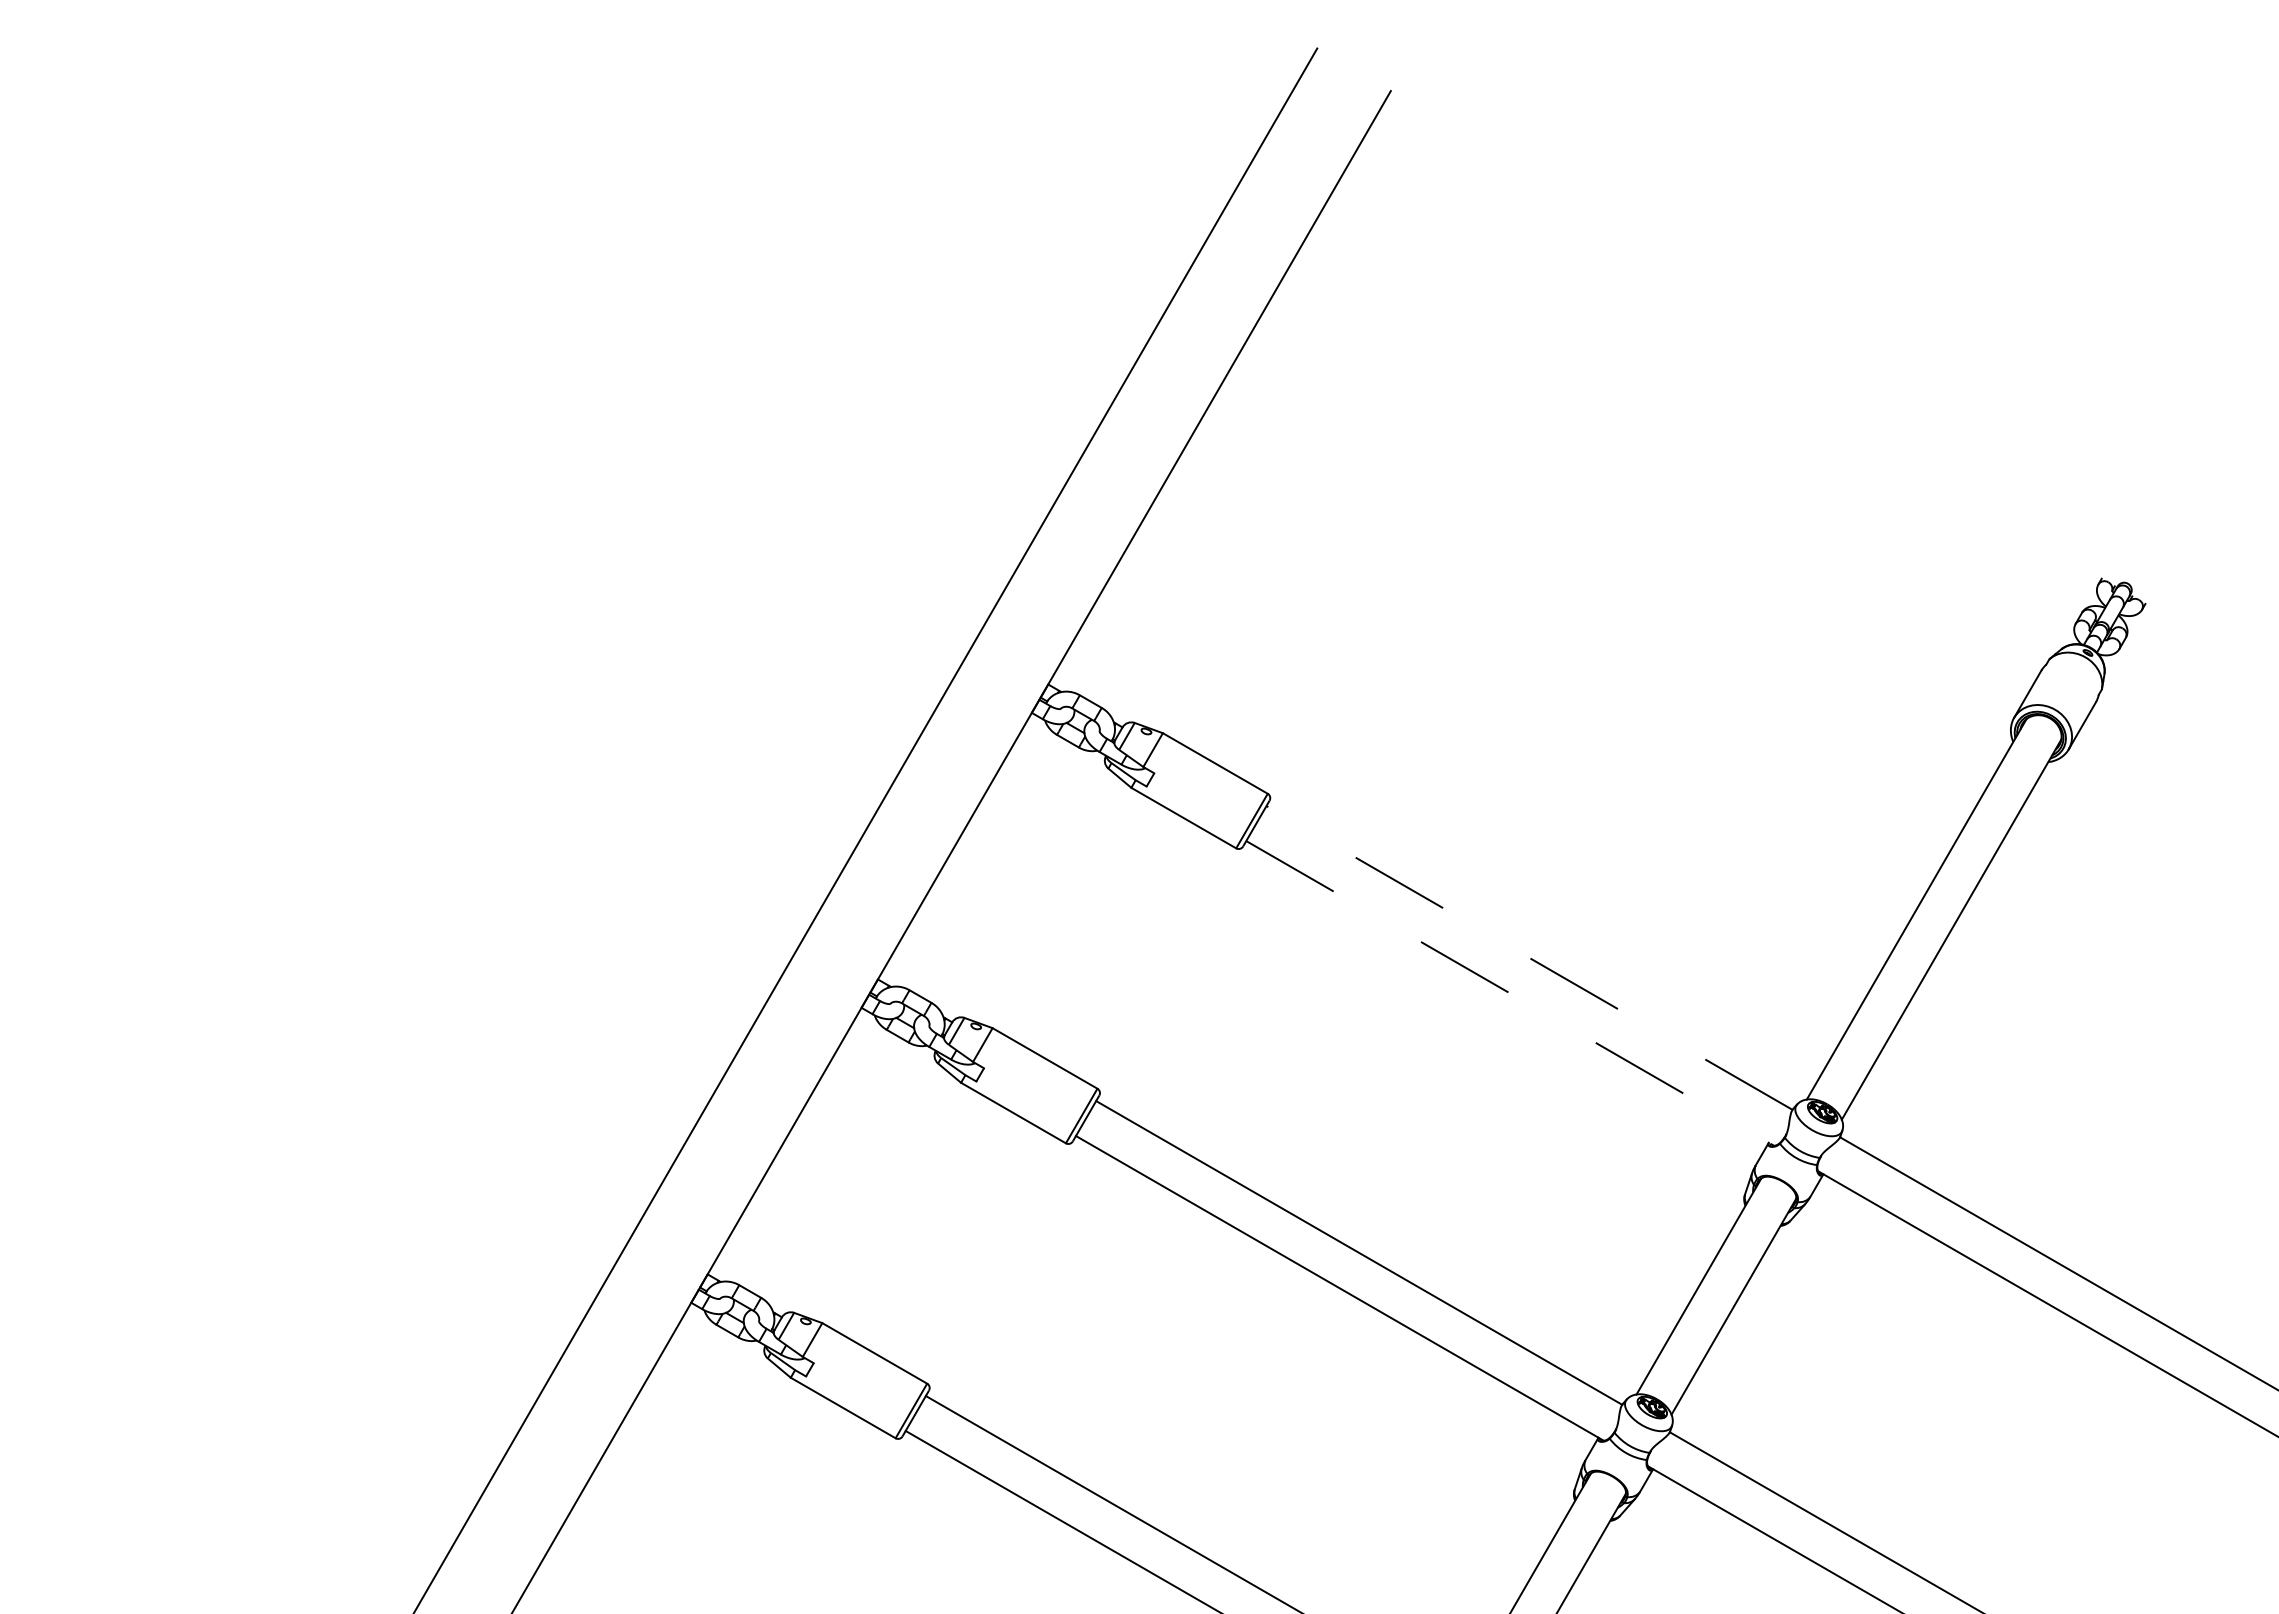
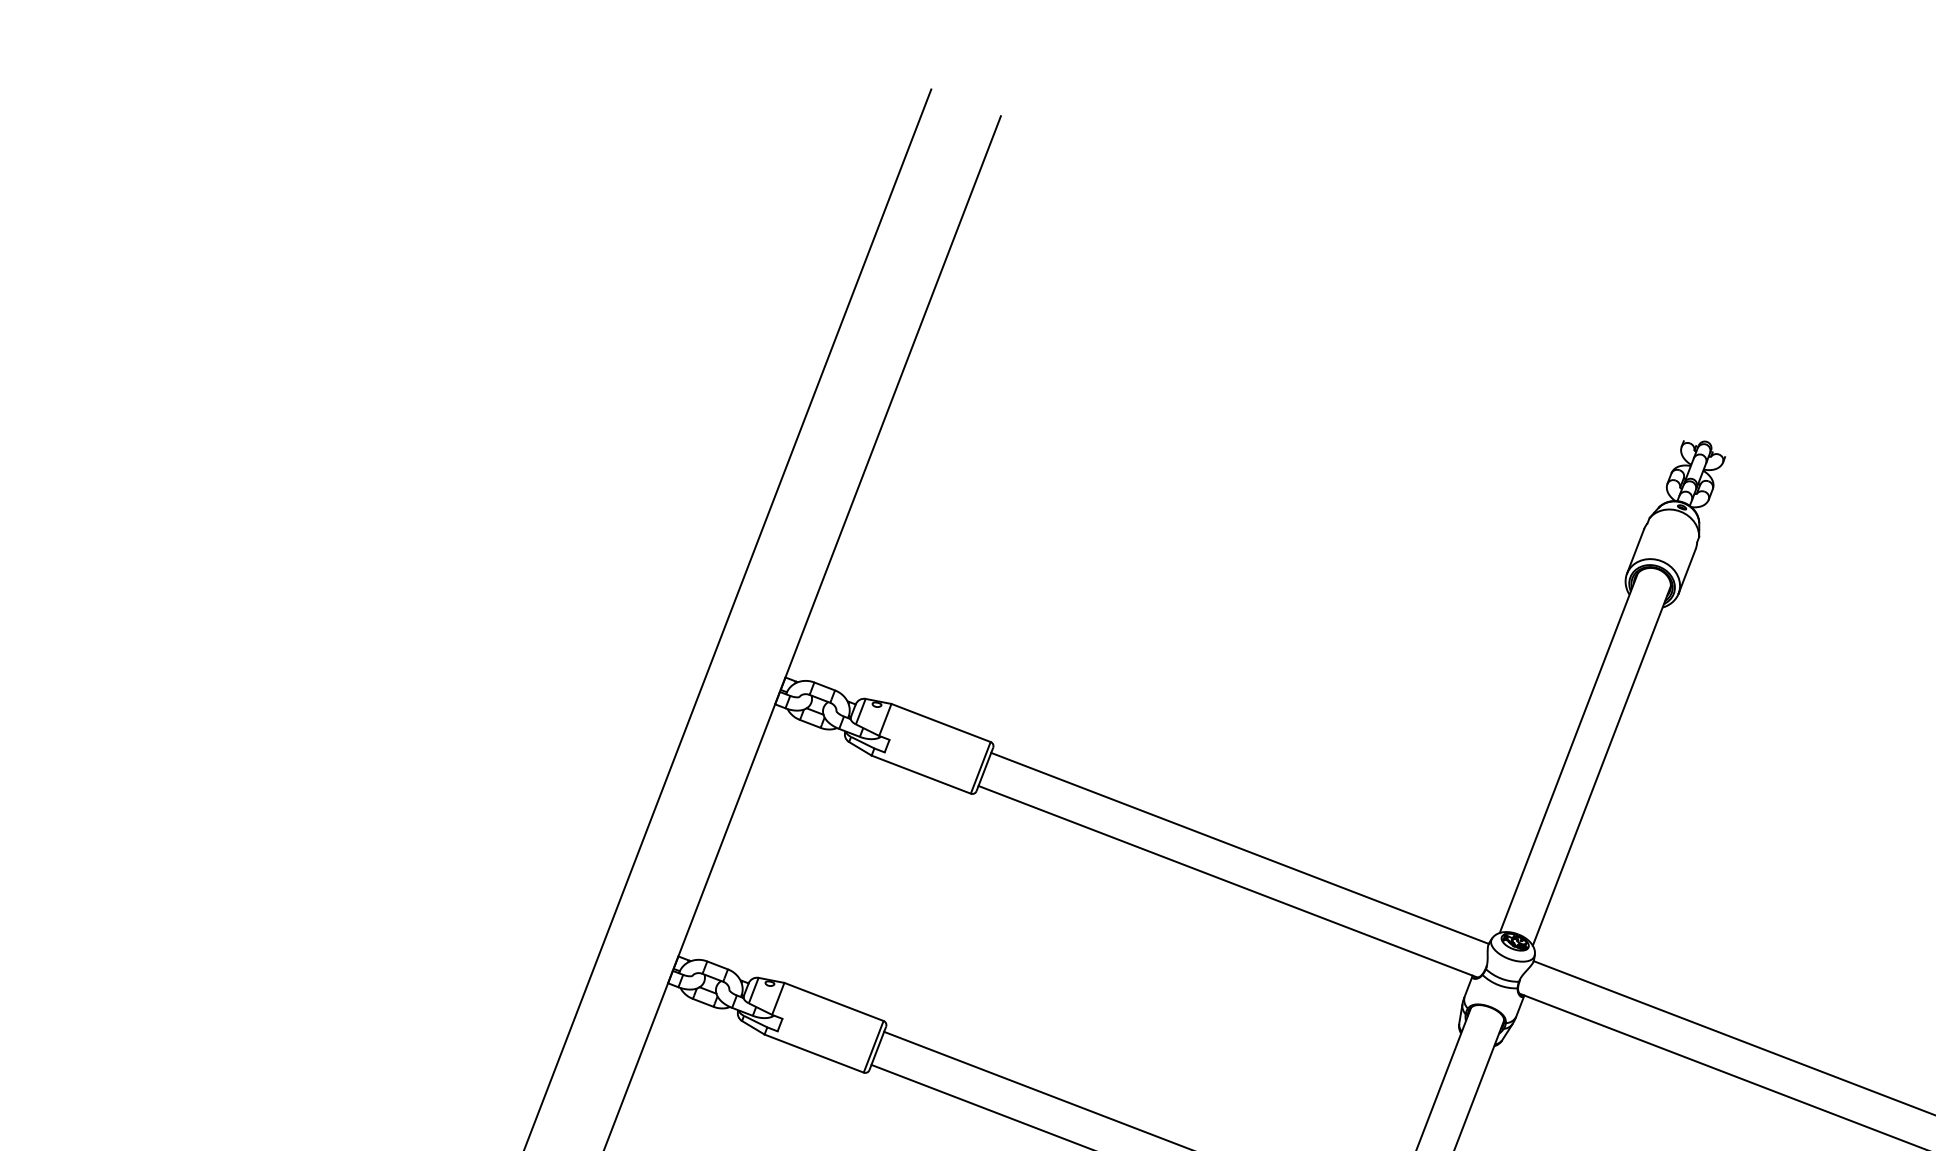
line: (1529, 958) -> (1240, 848), dashed -> solid
line: (1510, 993) -> (1228, 881), dashed -> solid

